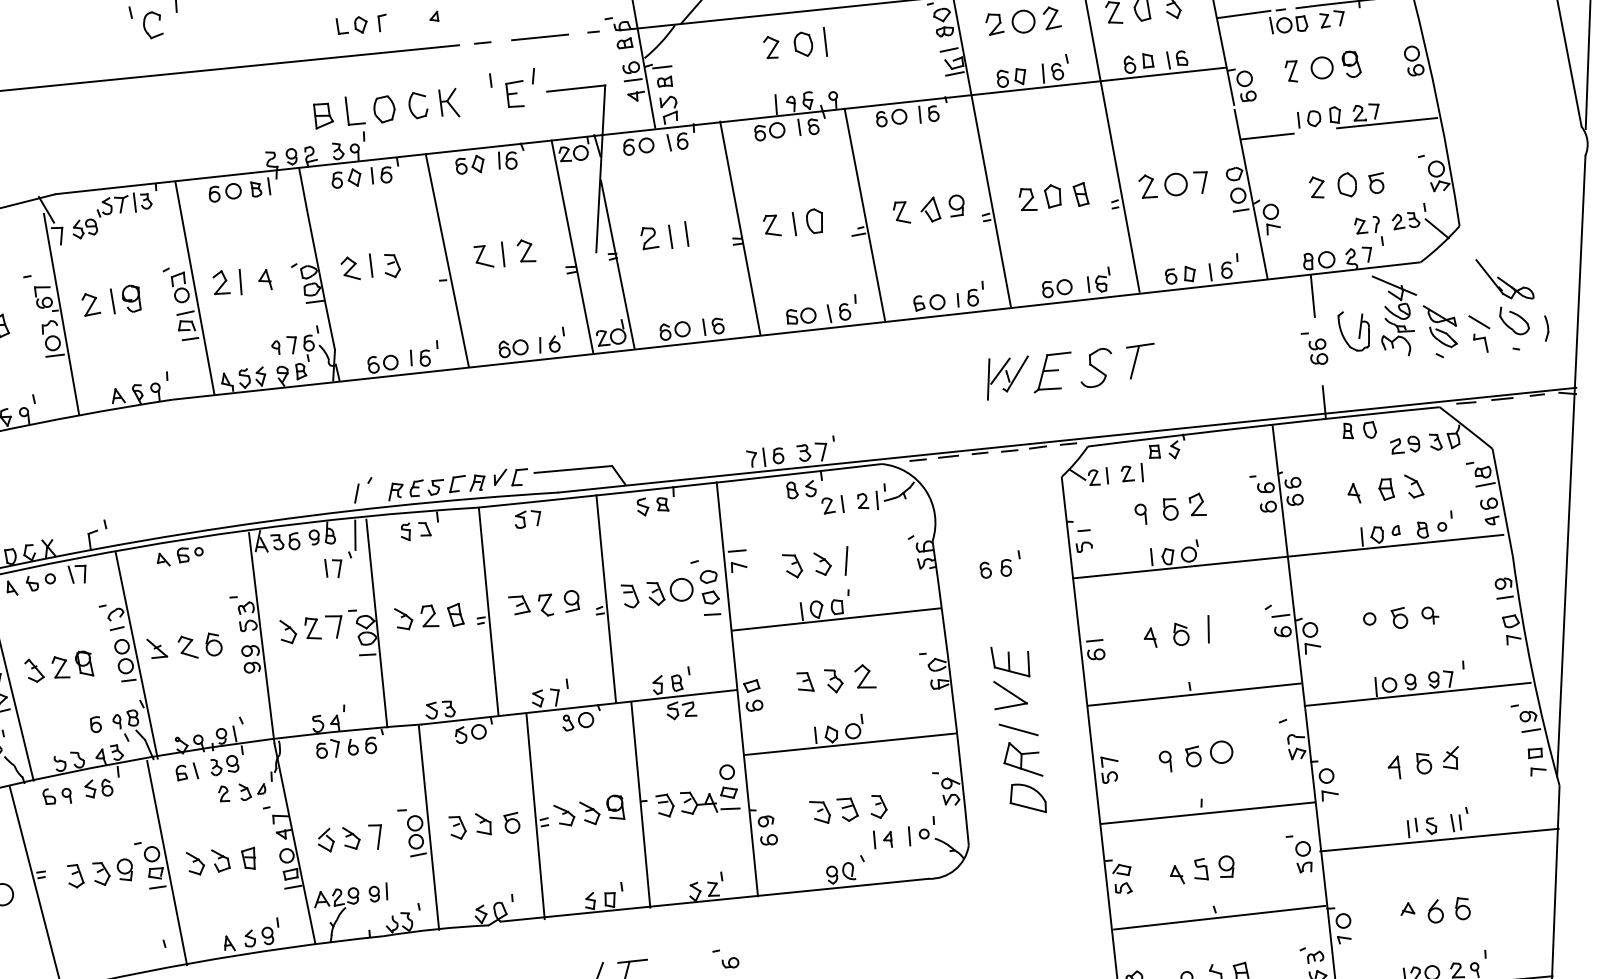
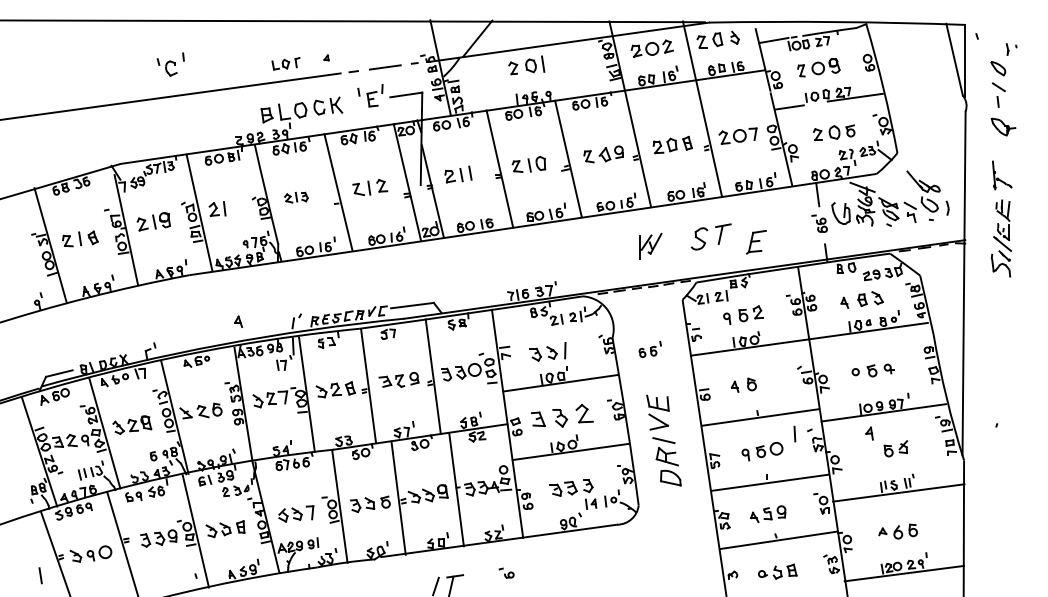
part: (371, 266) -> (296, 197), size x0.7
part: (265, 278) -> (238, 321), moved
part: (1052, 372) -> (756, 242), moved
line: (1207, 628) -> (794, 433), moved
part: (835, 677) -> (561, 415), size x1.4
part: (1394, 767) -> (869, 433), moved

